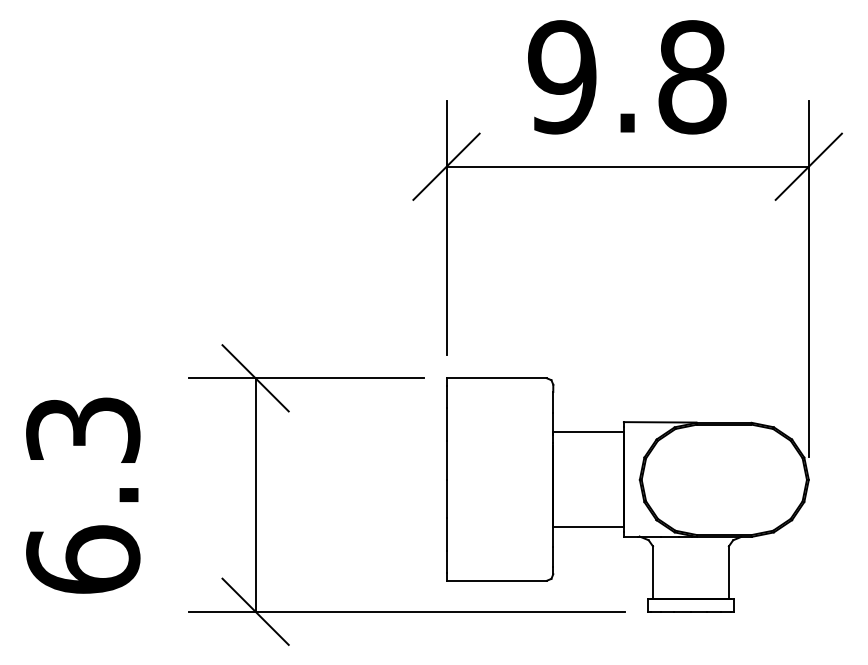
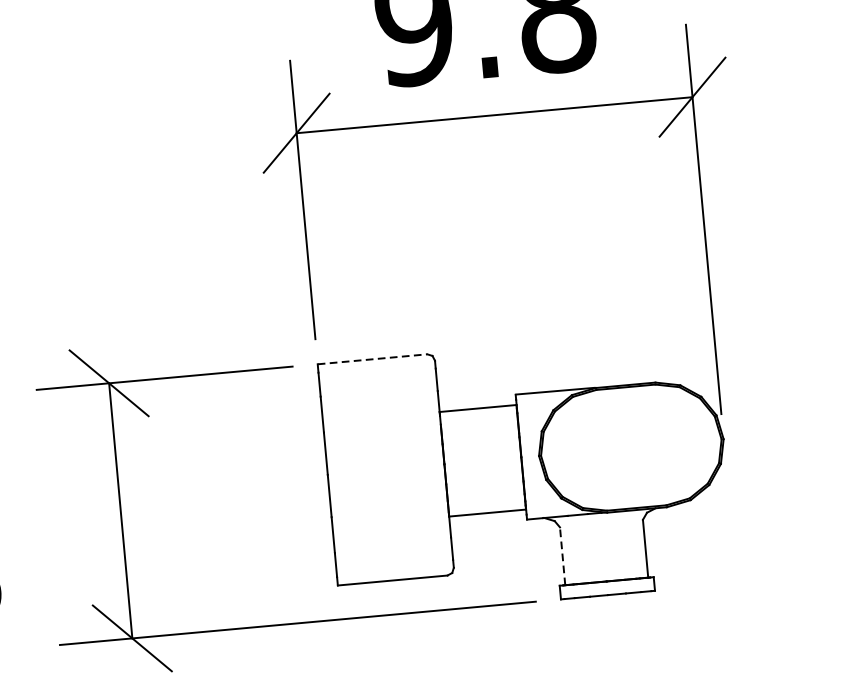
line: (497, 378) -> (373, 359), solid -> dashed
line: (652, 572) -> (562, 555), solid -> dashed

